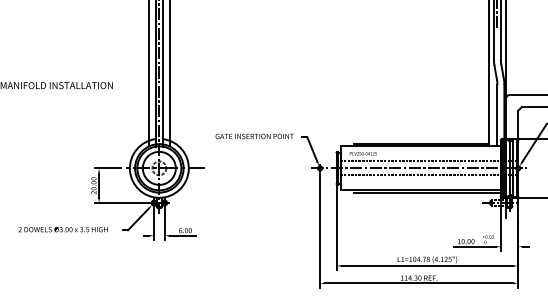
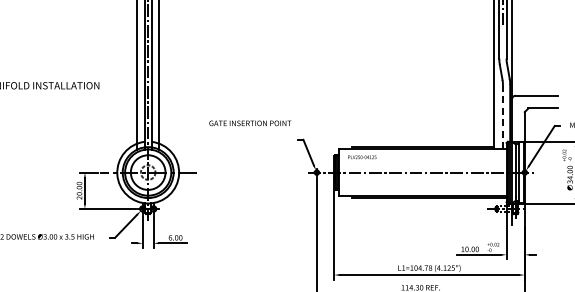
line: (497, 115) -> (503, 117), solid -> dashed
text: (254, 136) -> (250, 123), moved
line: (427, 161) -> (429, 165), removed
line: (427, 175) -> (429, 180), removed

